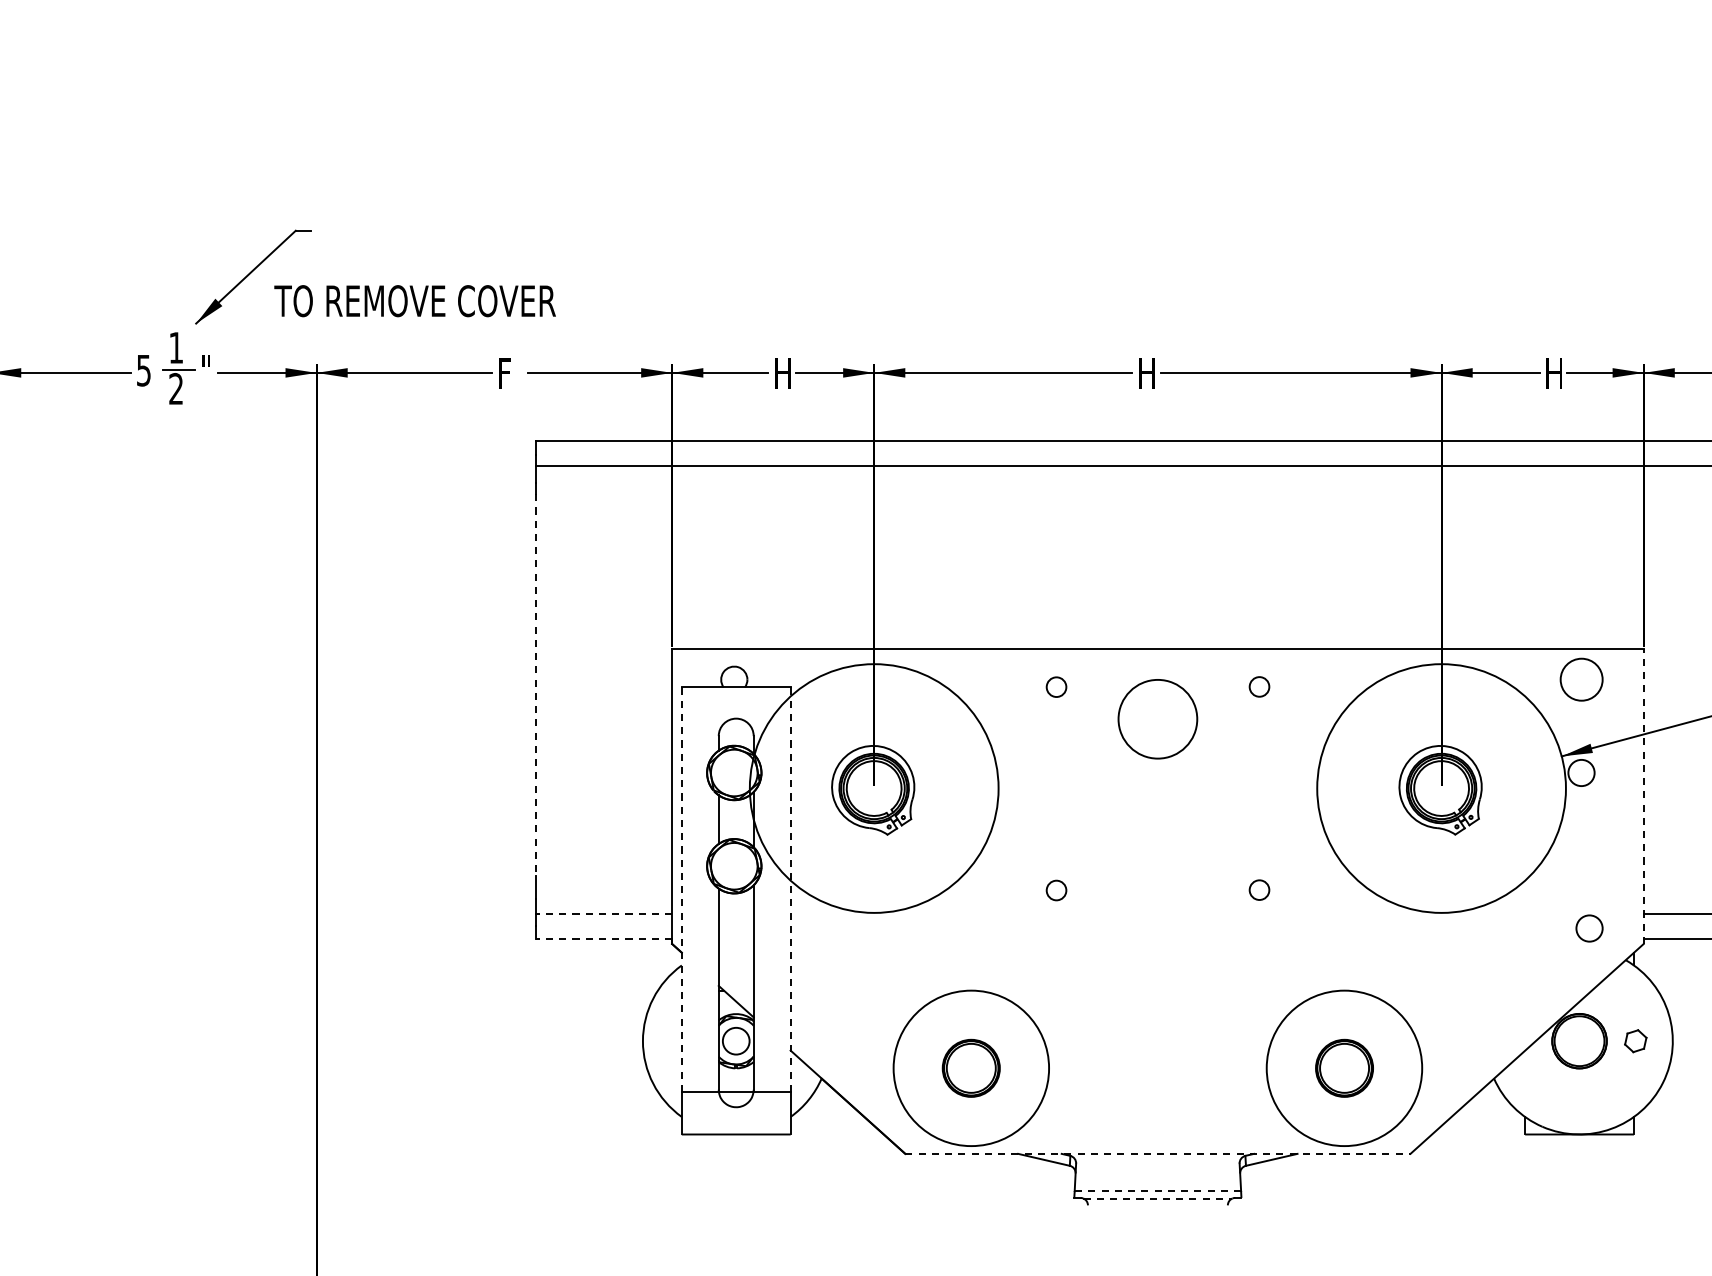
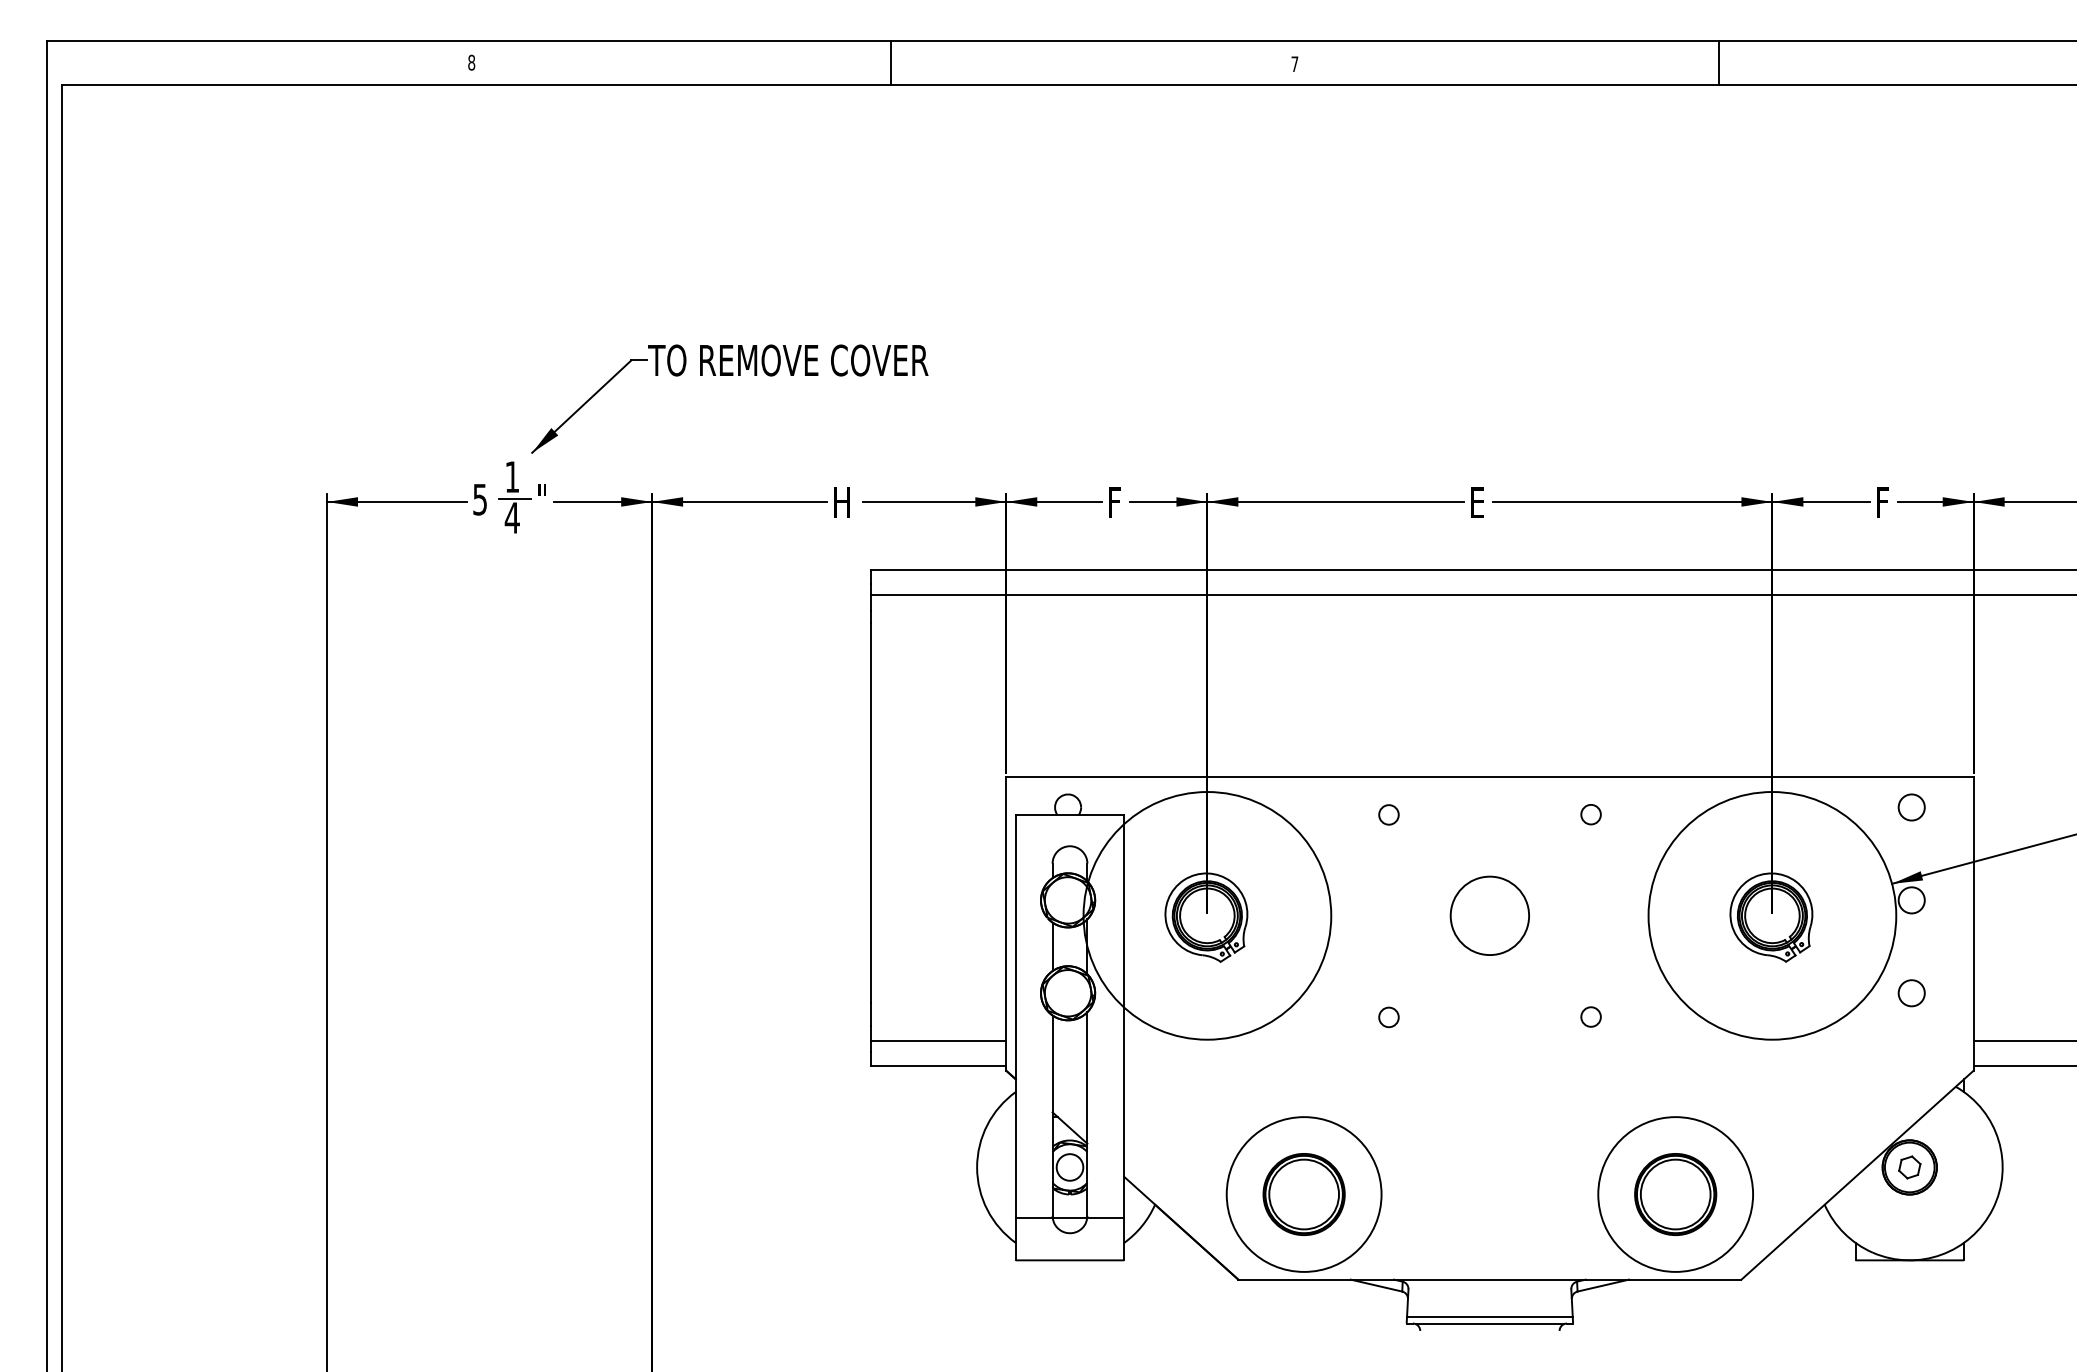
text: (415, 301) -> (788, 360), moved
text: (508, 373) -> (843, 502), F -> H
text: (784, 373) -> (1118, 502), H -> F
text: (1148, 373) -> (1480, 502), H -> E
text: (1556, 373) -> (1886, 502), H -> F
text: (175, 388) -> (511, 517), 2 -> 4
circle: (1581, 679) -> (1911, 807), size x0.62
line: (535, 685) -> (870, 813), dashed -> solid
circle: (1157, 718) -> (1489, 915), moved
line: (1643, 796) -> (1973, 923), dashed -> solid
line: (681, 889) -> (1015, 1016), dashed -> solid
line: (790, 889) -> (1124, 1016), dashed -> solid
line: (604, 913) -> (938, 1040), dashed -> solid
circle: (1589, 928) -> (1911, 993), moved
line: (604, 938) -> (938, 1065), dashed -> solid
part: (1635, 1041) -> (1909, 1167), moved
part: (970, 1068) -> (1303, 1194), size x1.43
part: (1344, 1068) -> (1675, 1194), size x1.43
line: (1158, 1153) -> (1490, 1279), dashed -> solid
line: (1157, 1190) -> (1489, 1316), dashed -> solid
line: (1158, 1198) -> (1490, 1324), dashed -> solid

